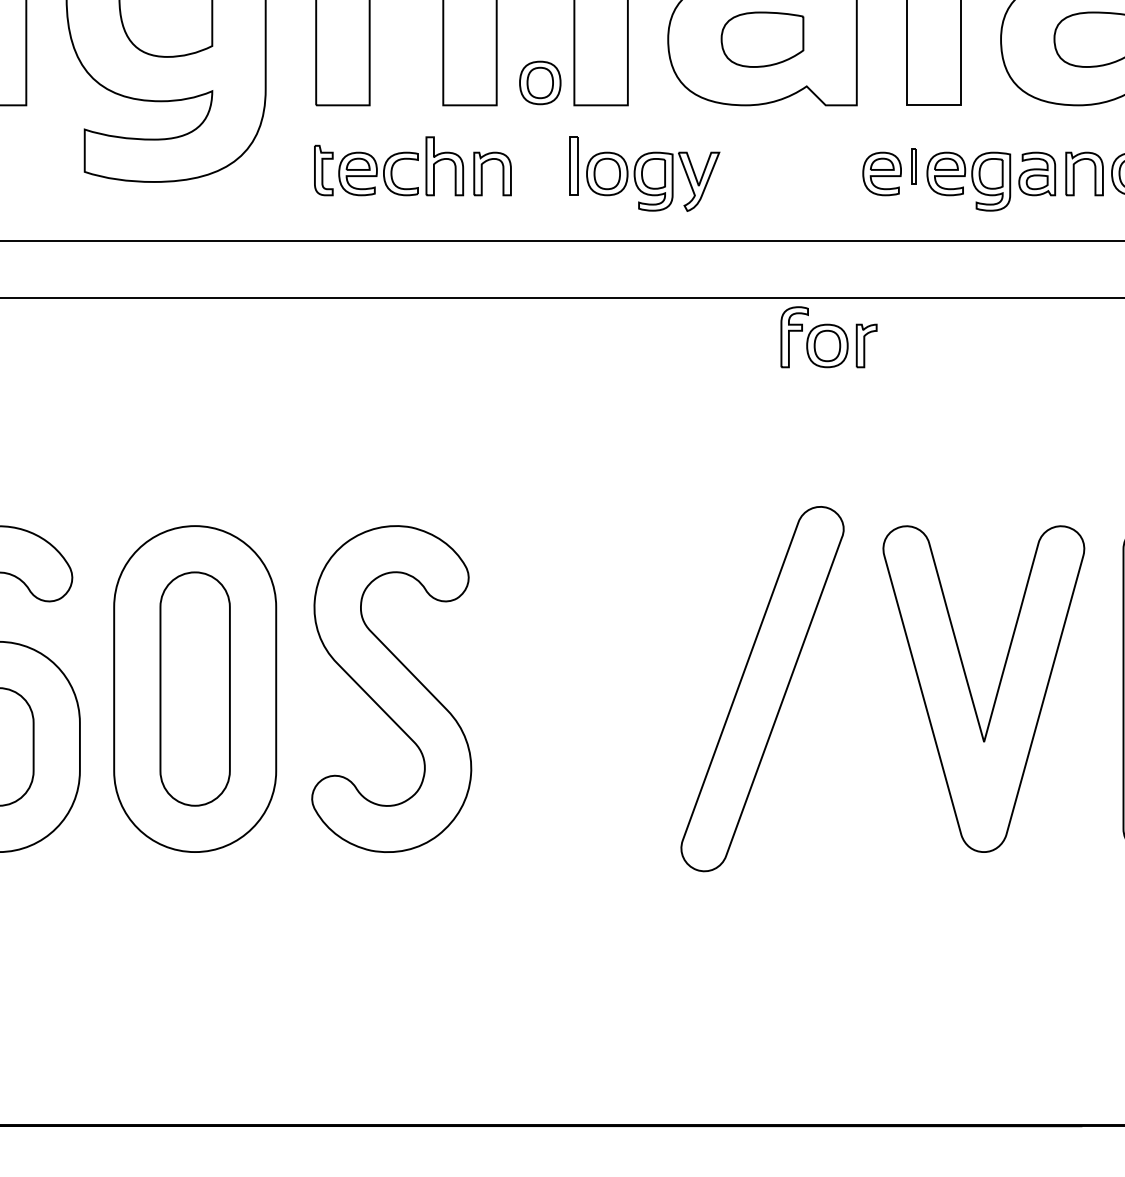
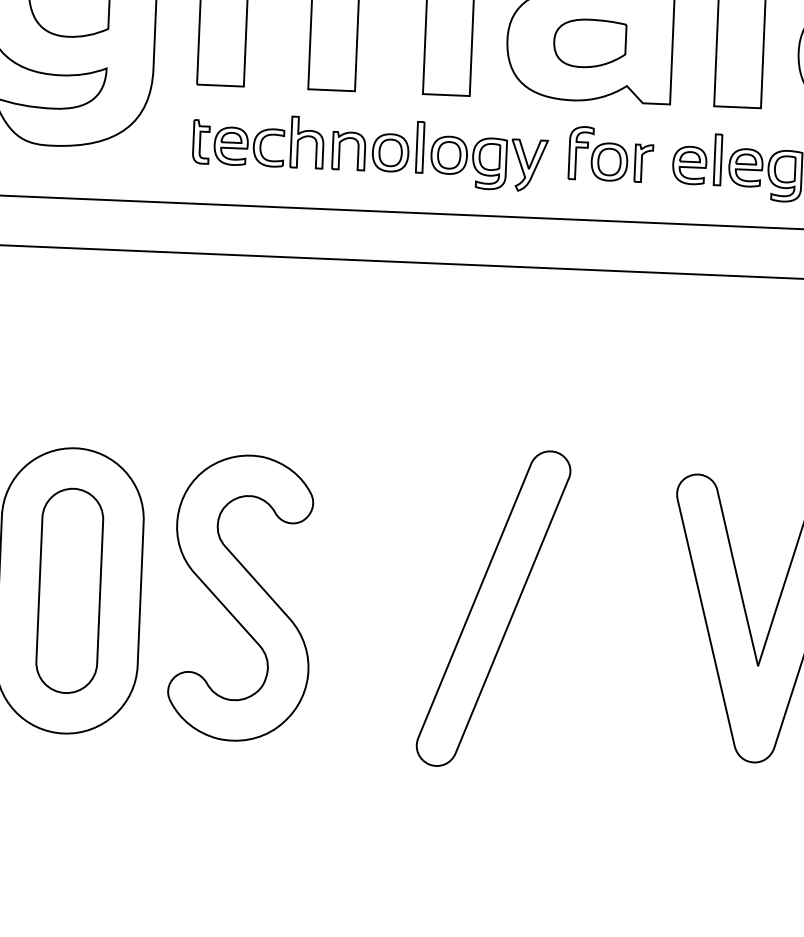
part: (540, 82) -> (390, 152), moved
part: (913, 165) -> (717, 159), size x1.67
part: (828, 337) -> (610, 154), moved
part: (762, 689) -> (493, 609), moved

